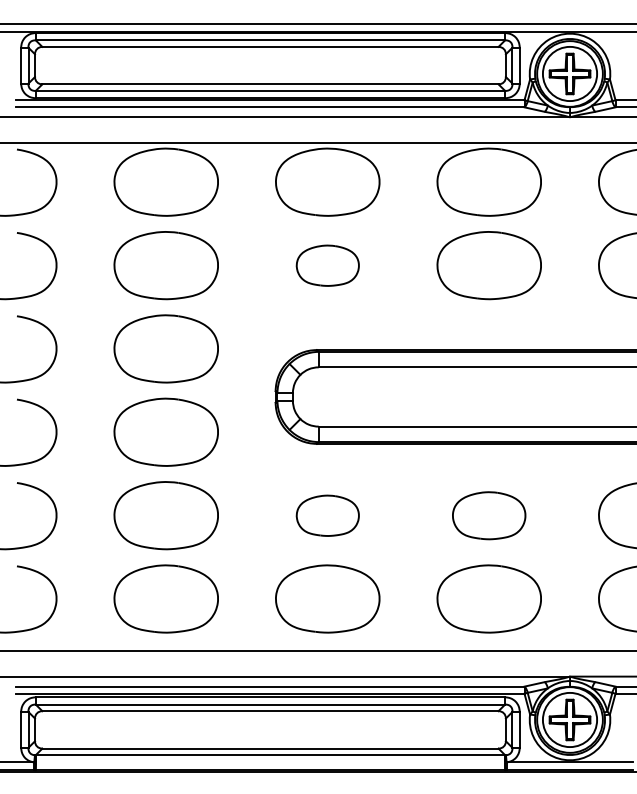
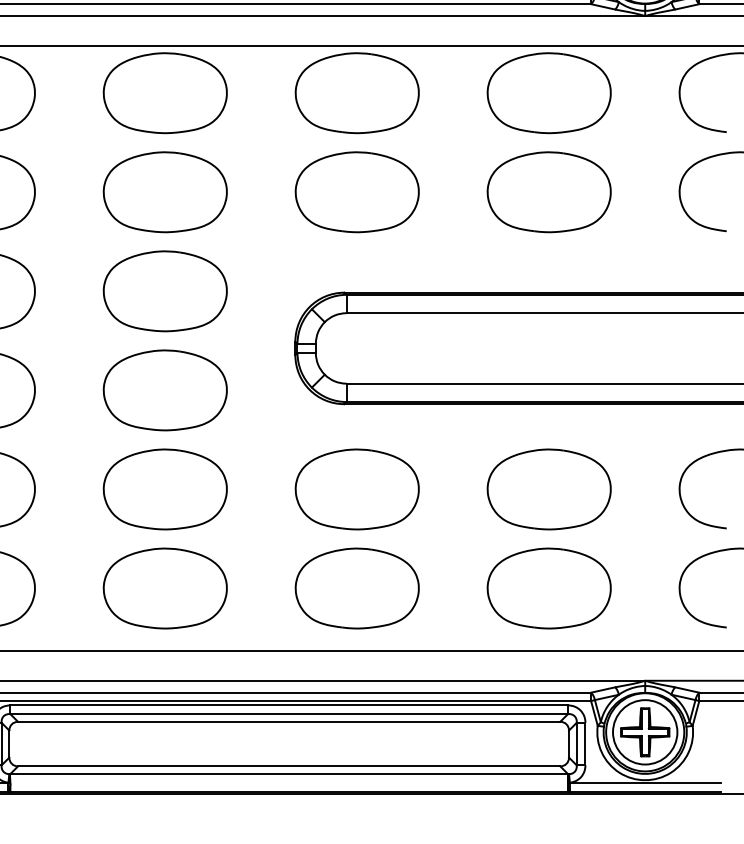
part: (327, 265) -> (356, 192), size x1.67
part: (327, 515) -> (356, 489), size x1.67
part: (488, 515) -> (548, 489), size x1.43

